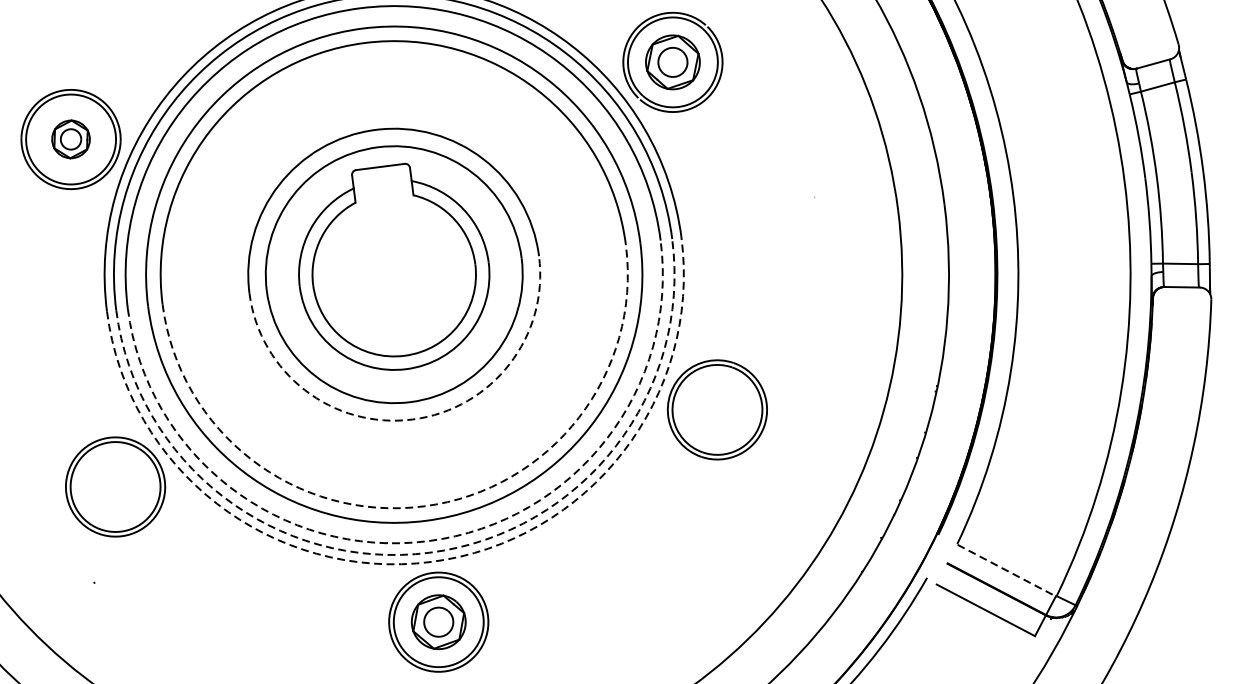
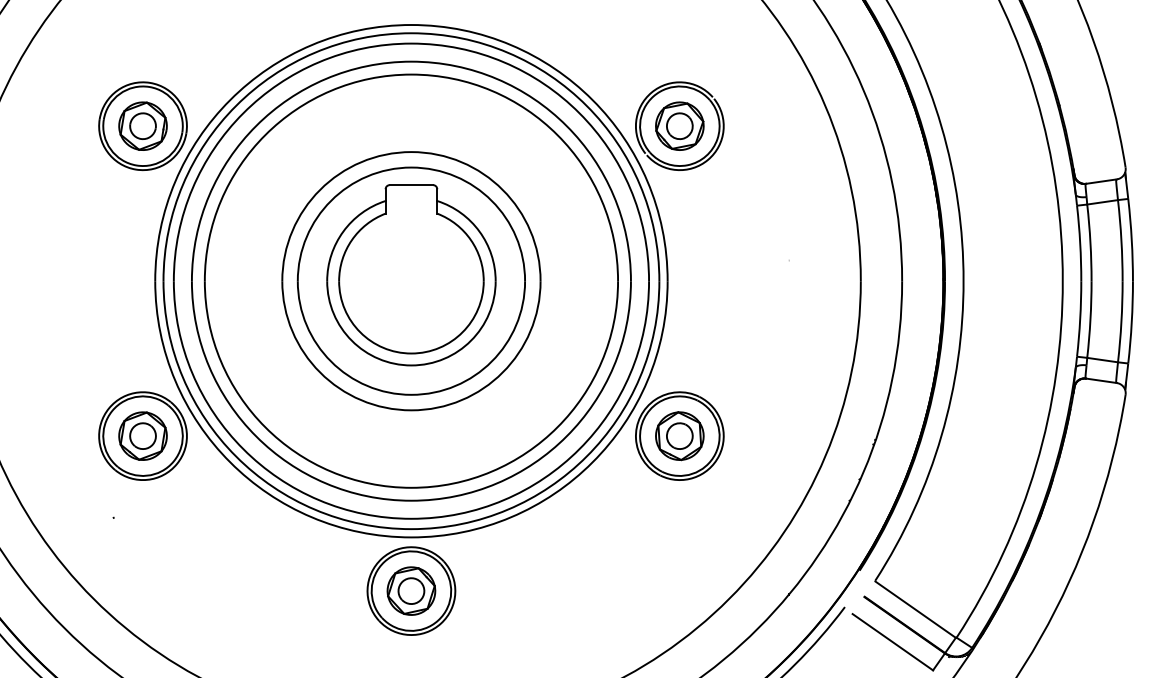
part: (70, 138) -> (142, 125), size x1.43
part: (717, 410) -> (679, 436), added
arc: (412, 419) -> (411, 410), dashed -> solid
part: (114, 486) -> (142, 435), added
arc: (423, 506) -> (411, 487), dashed -> solid
arc: (428, 540) -> (411, 518), dashed -> solid
arc: (429, 553) -> (411, 529), dashed -> solid
arc: (431, 562) -> (411, 537), dashed -> solid
line: (1007, 570) -> (916, 609), dashed -> solid

